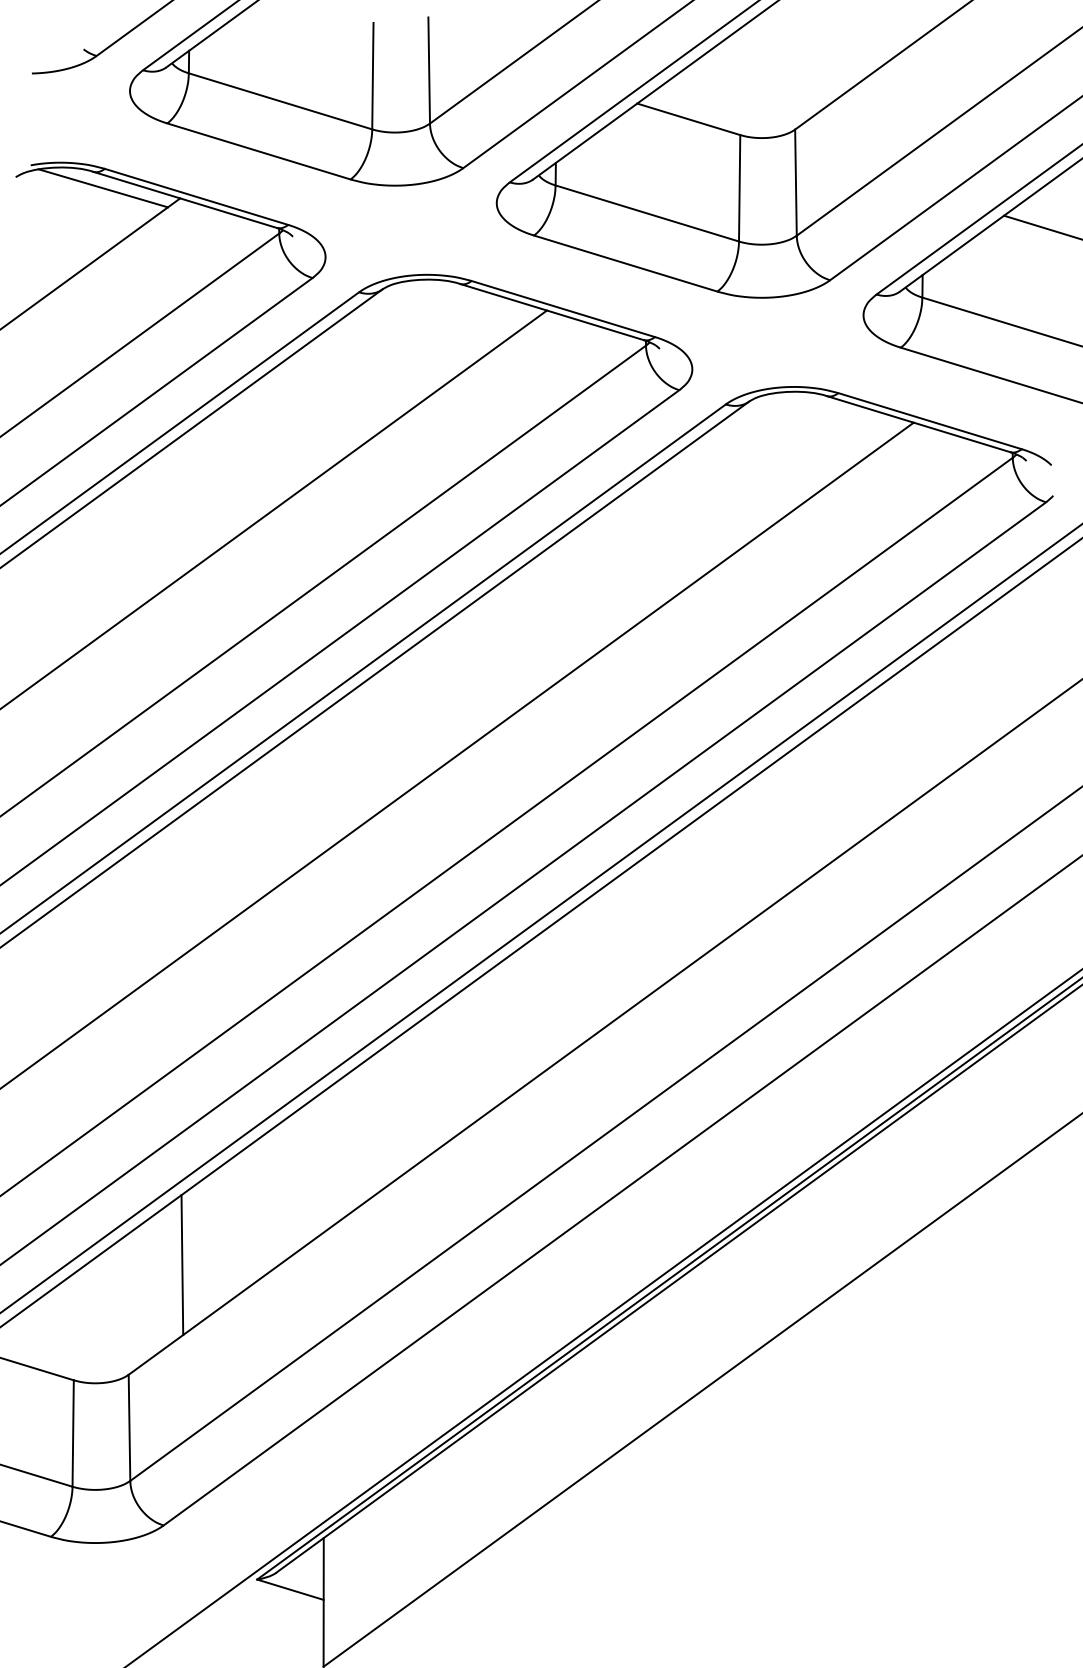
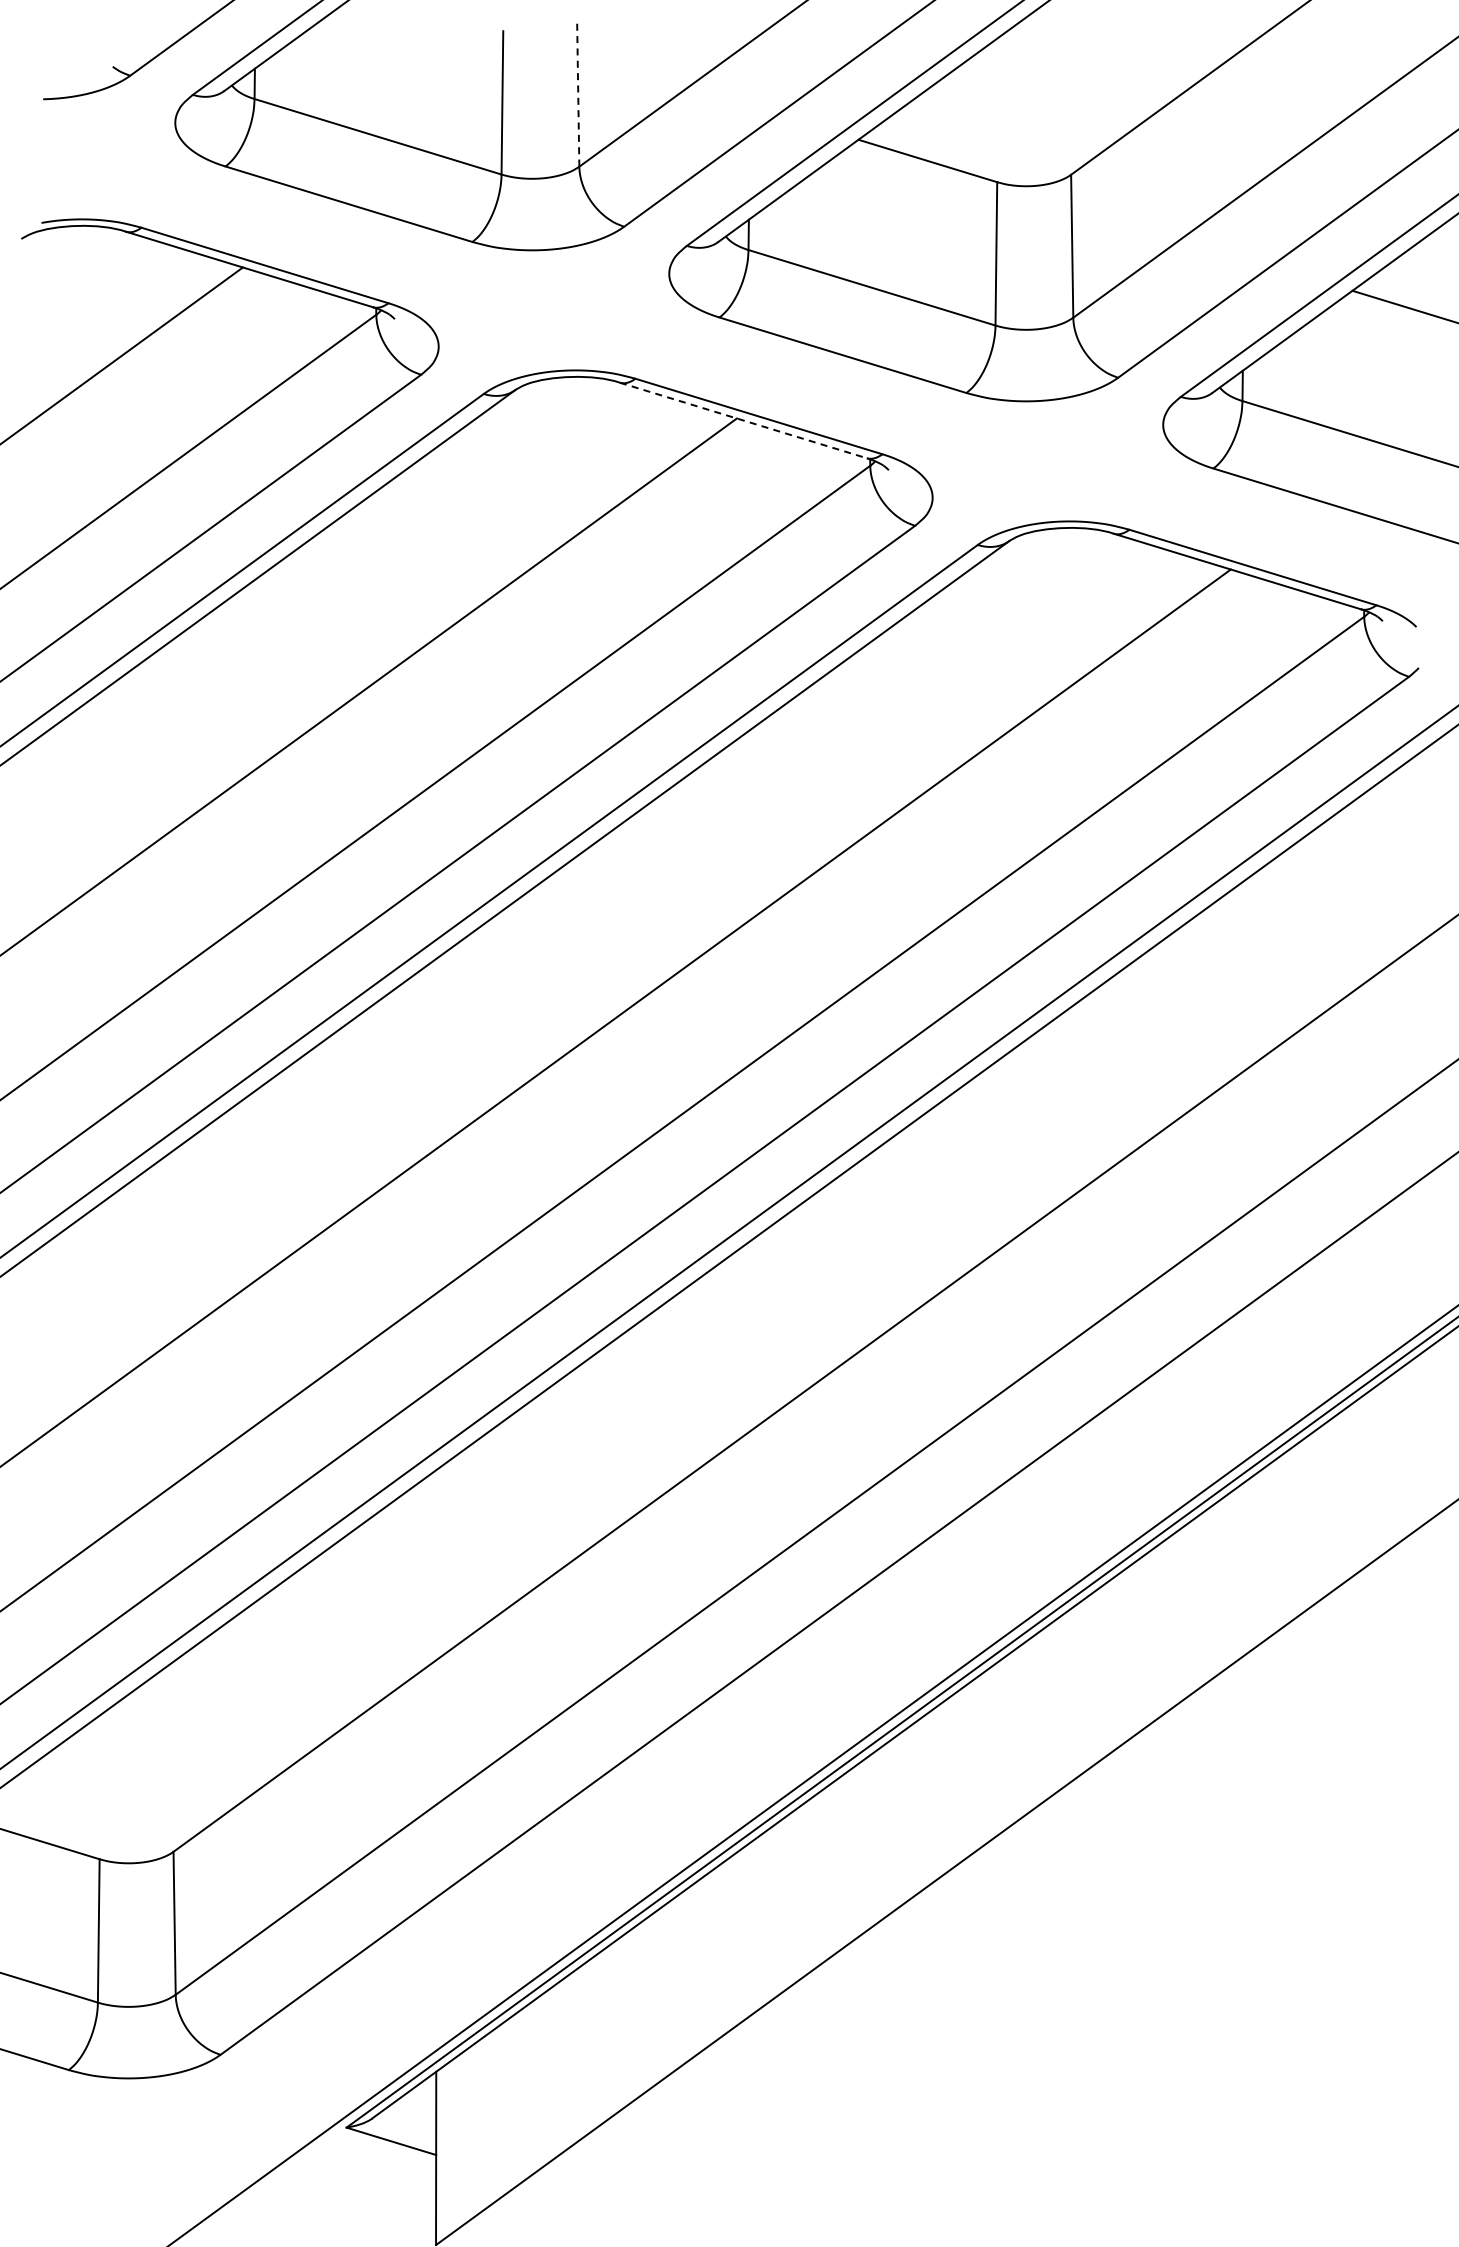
line: (429, 70) -> (578, 95), solid -> dashed
line: (103, 188) -> (139, 253), removed
line: (551, 312) -> (743, 420), solid -> dashed
line: (182, 1264) -> (245, 1703), removed

